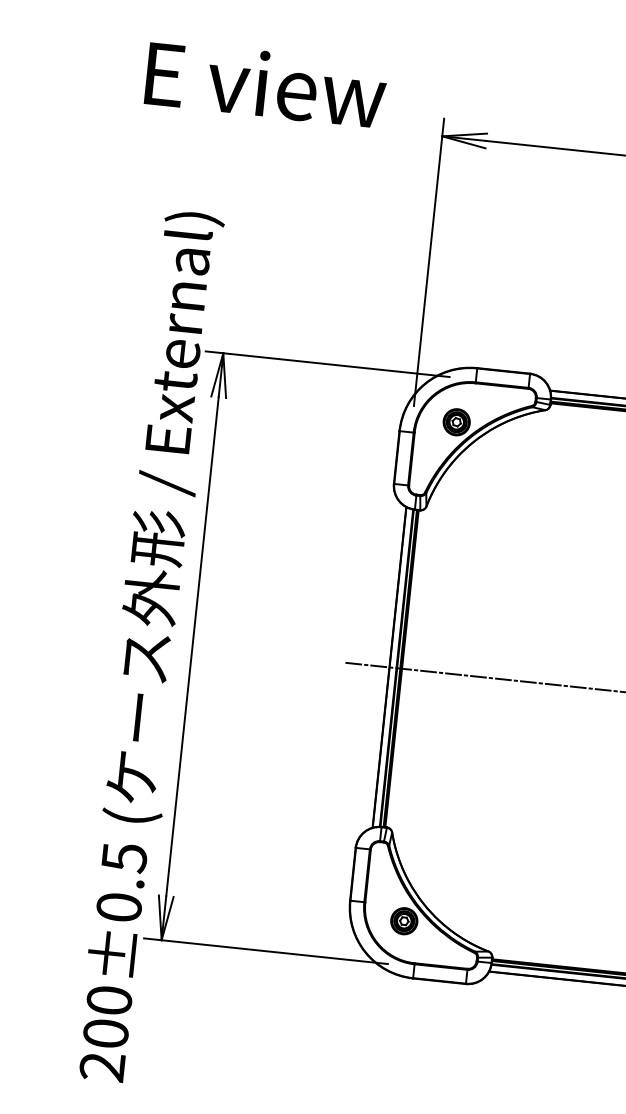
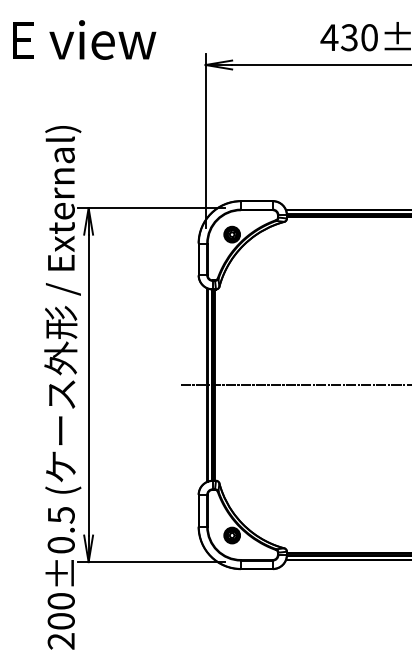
text: (266, 83) -> (84, 39), moved

